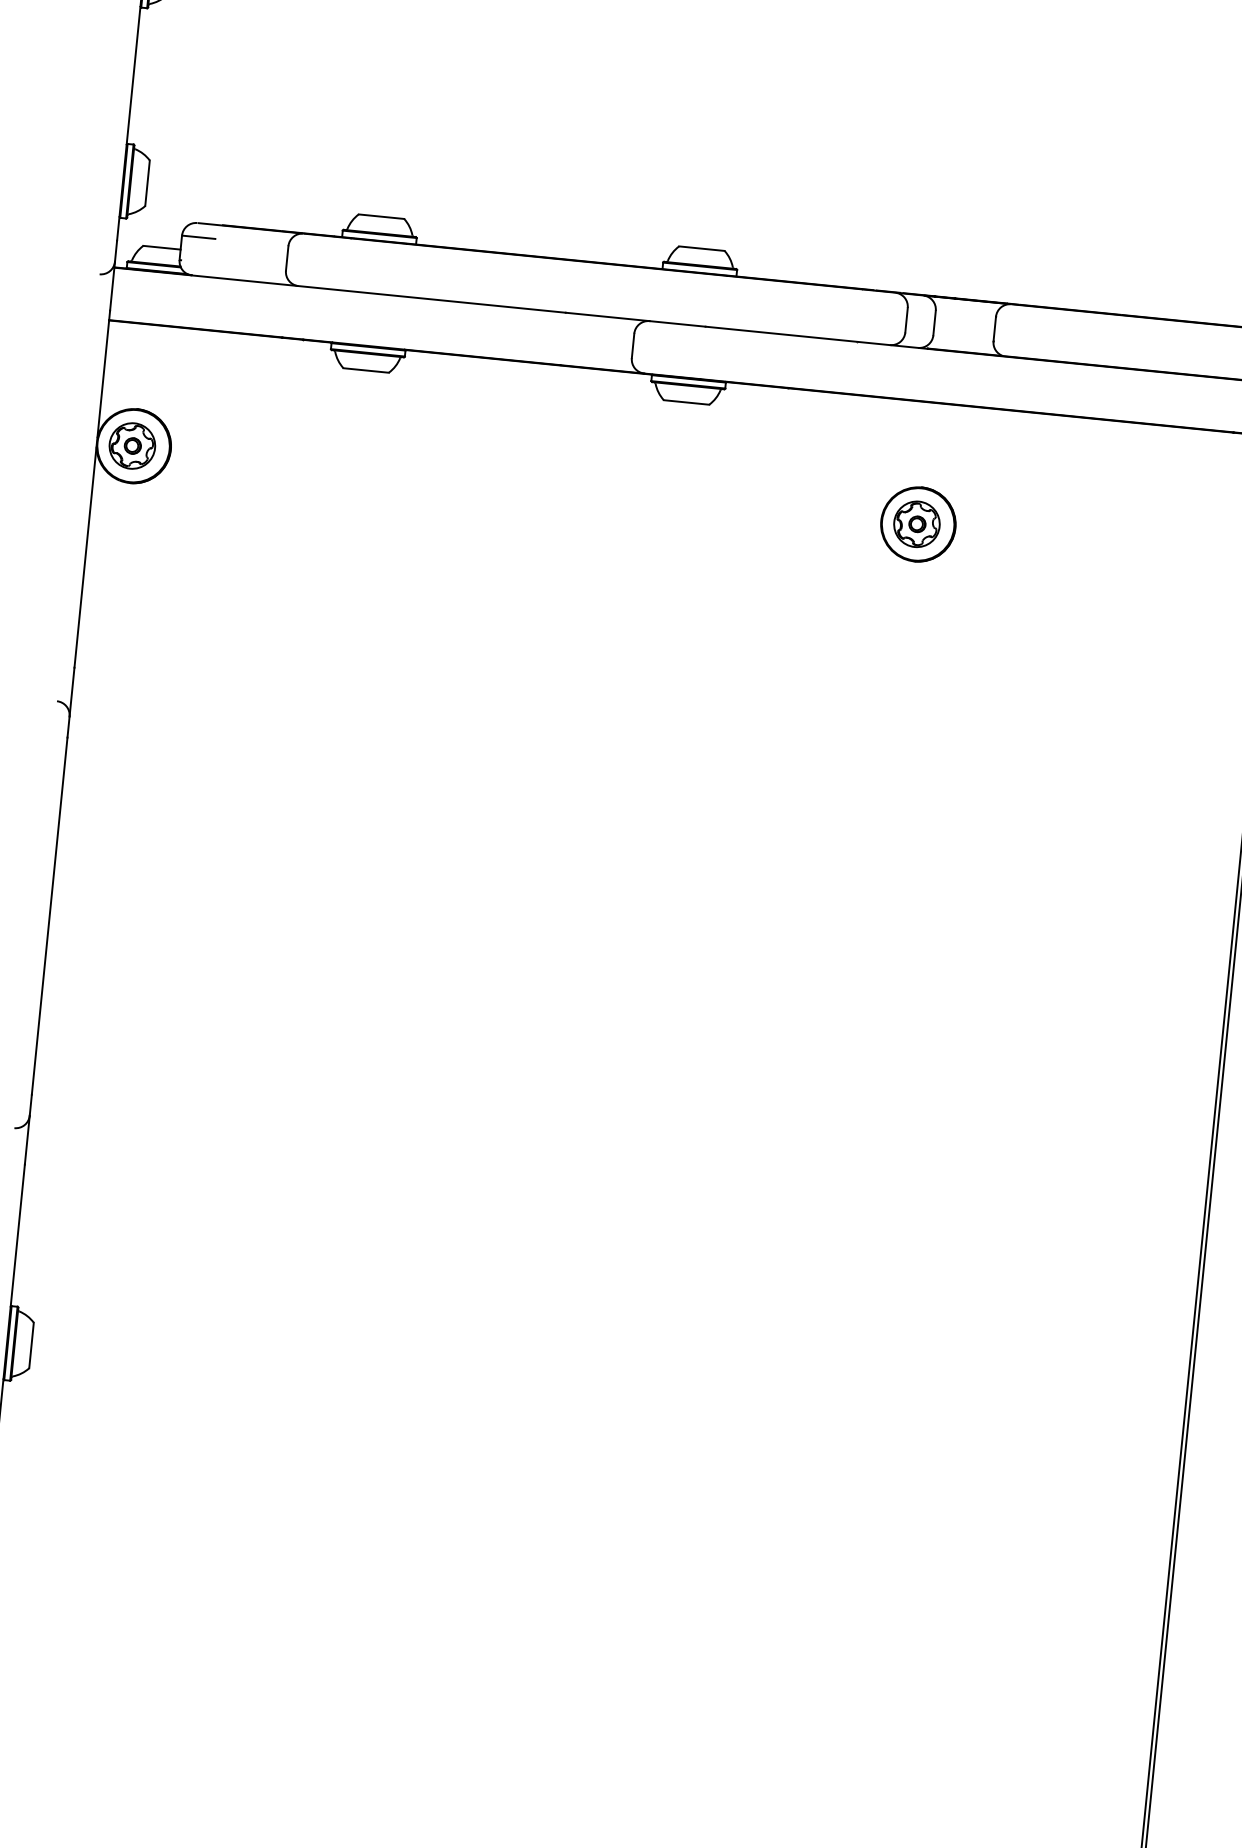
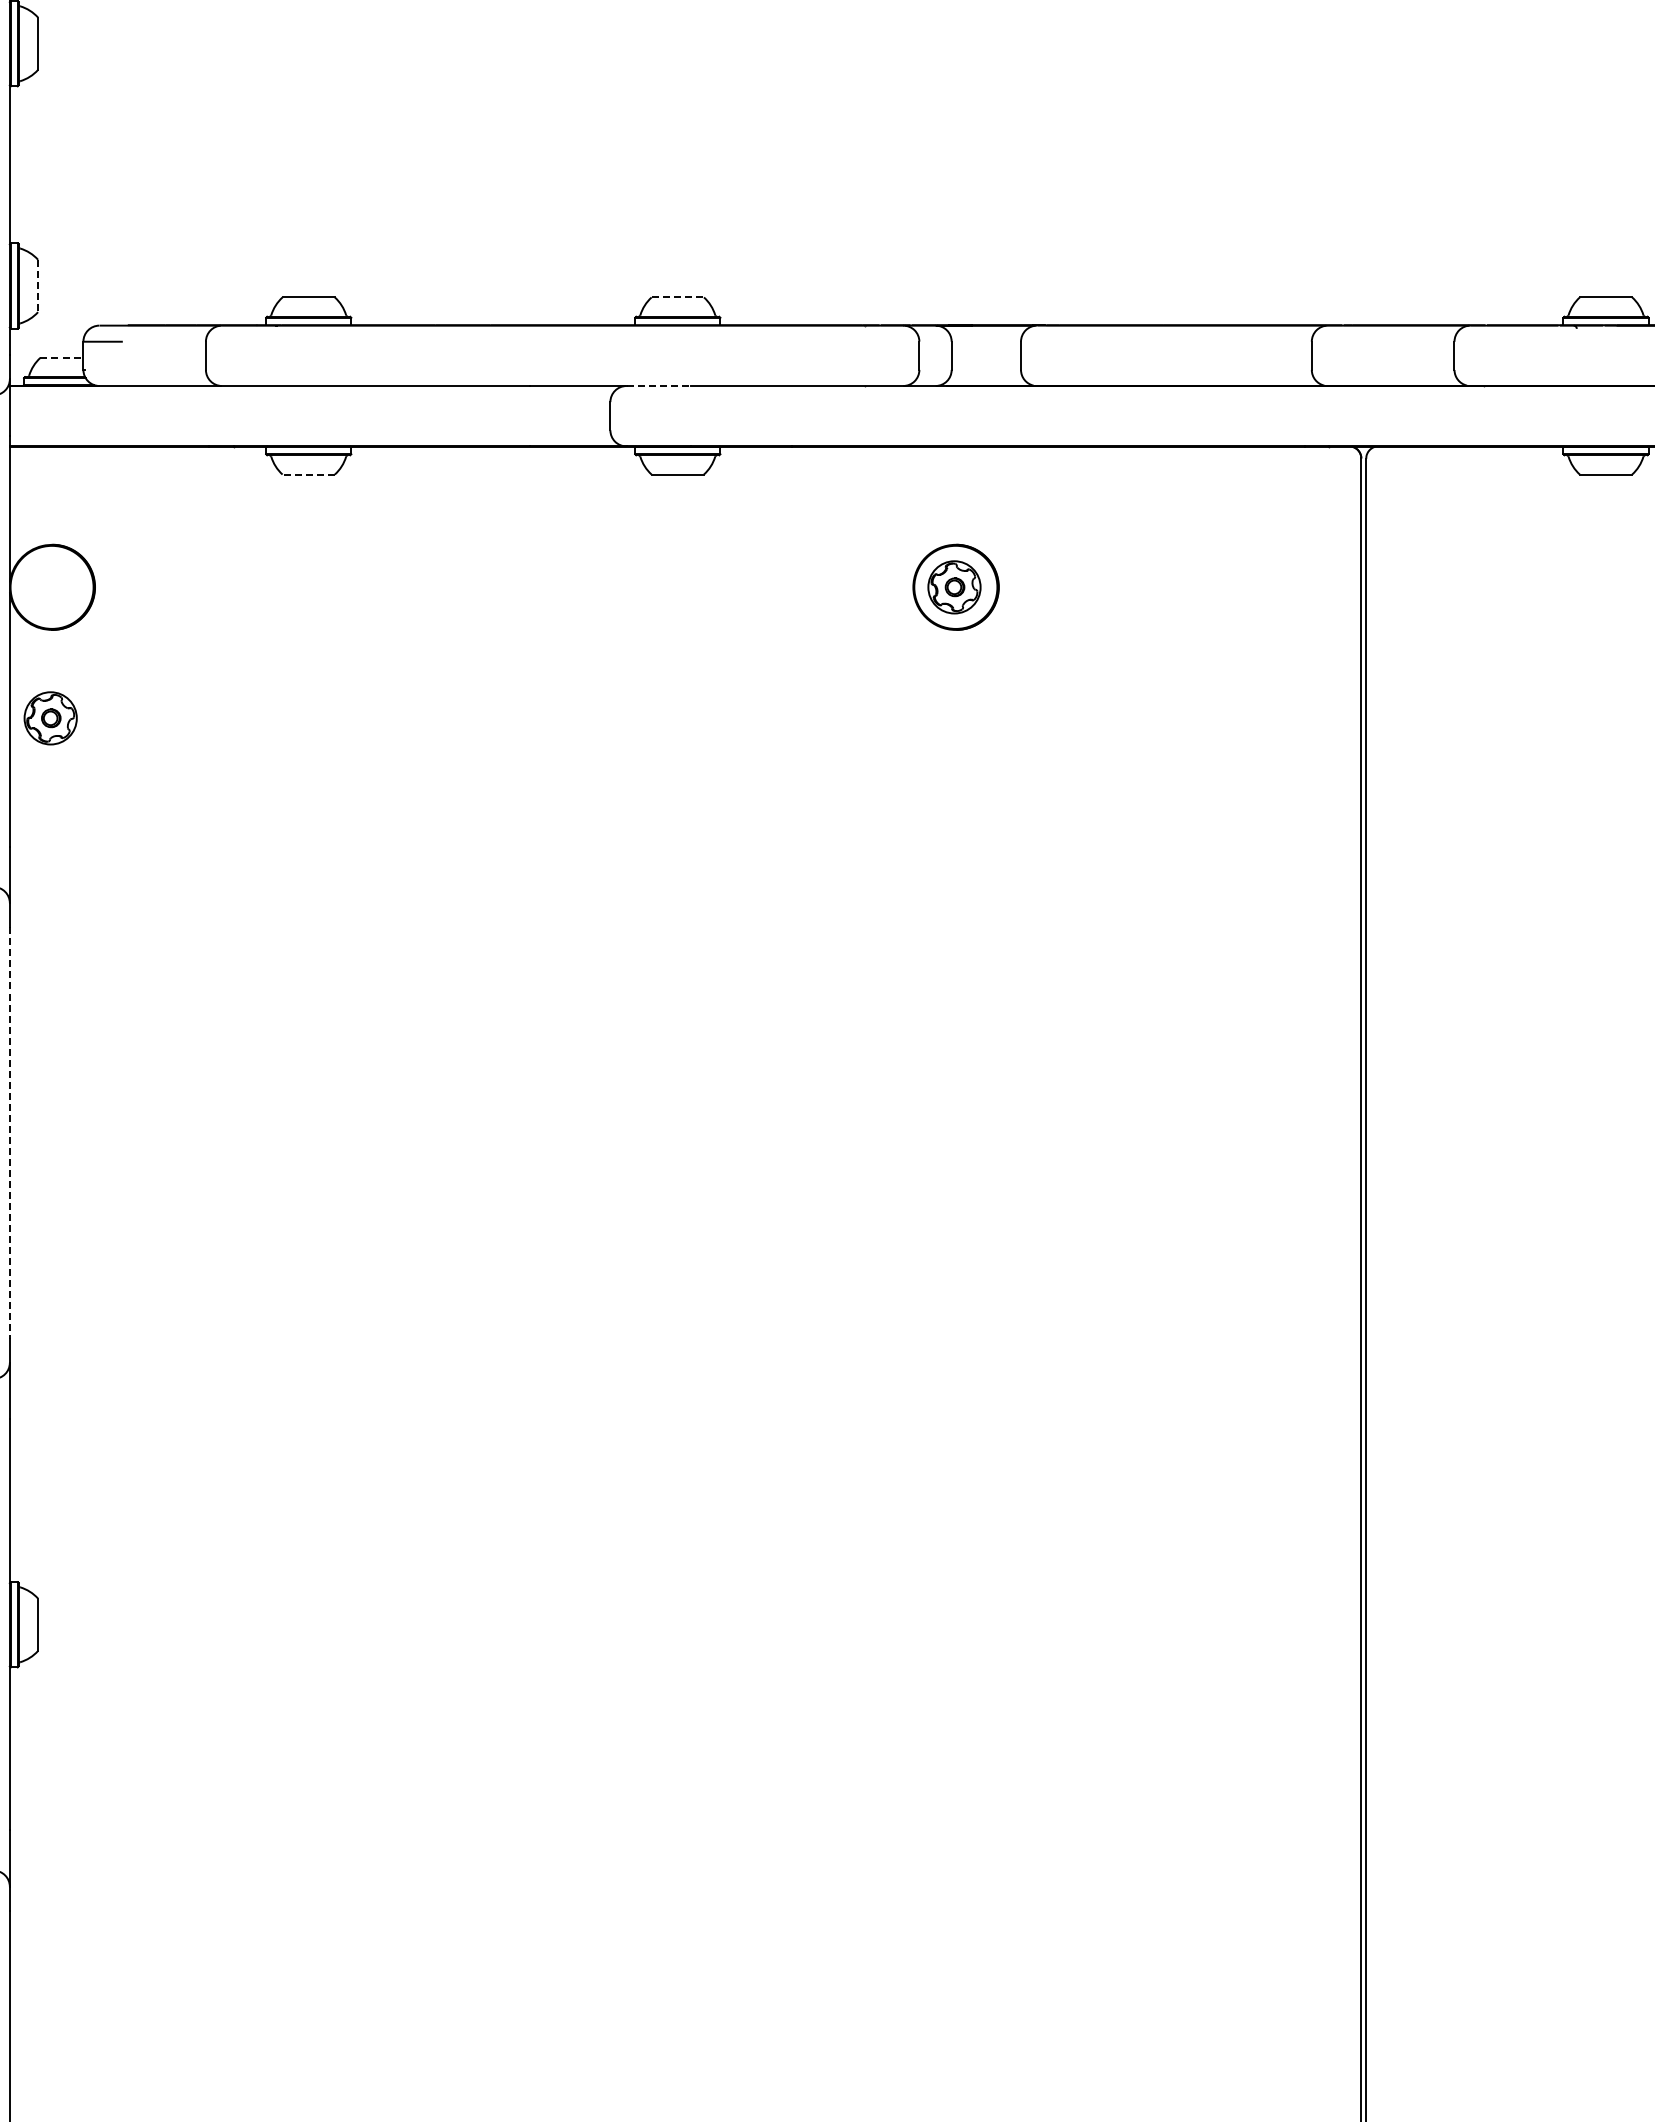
line: (147, 183) -> (38, 286), solid -> dashed
line: (162, 247) -> (62, 357), solid -> dashed
line: (702, 248) -> (678, 297), solid -> dashed
line: (678, 324) -> (659, 386), solid -> dashed
line: (365, 370) -> (308, 474), solid -> dashed
part: (132, 446) -> (50, 718), moved
line: (49, 915) -> (9, 1132), solid -> dashed

